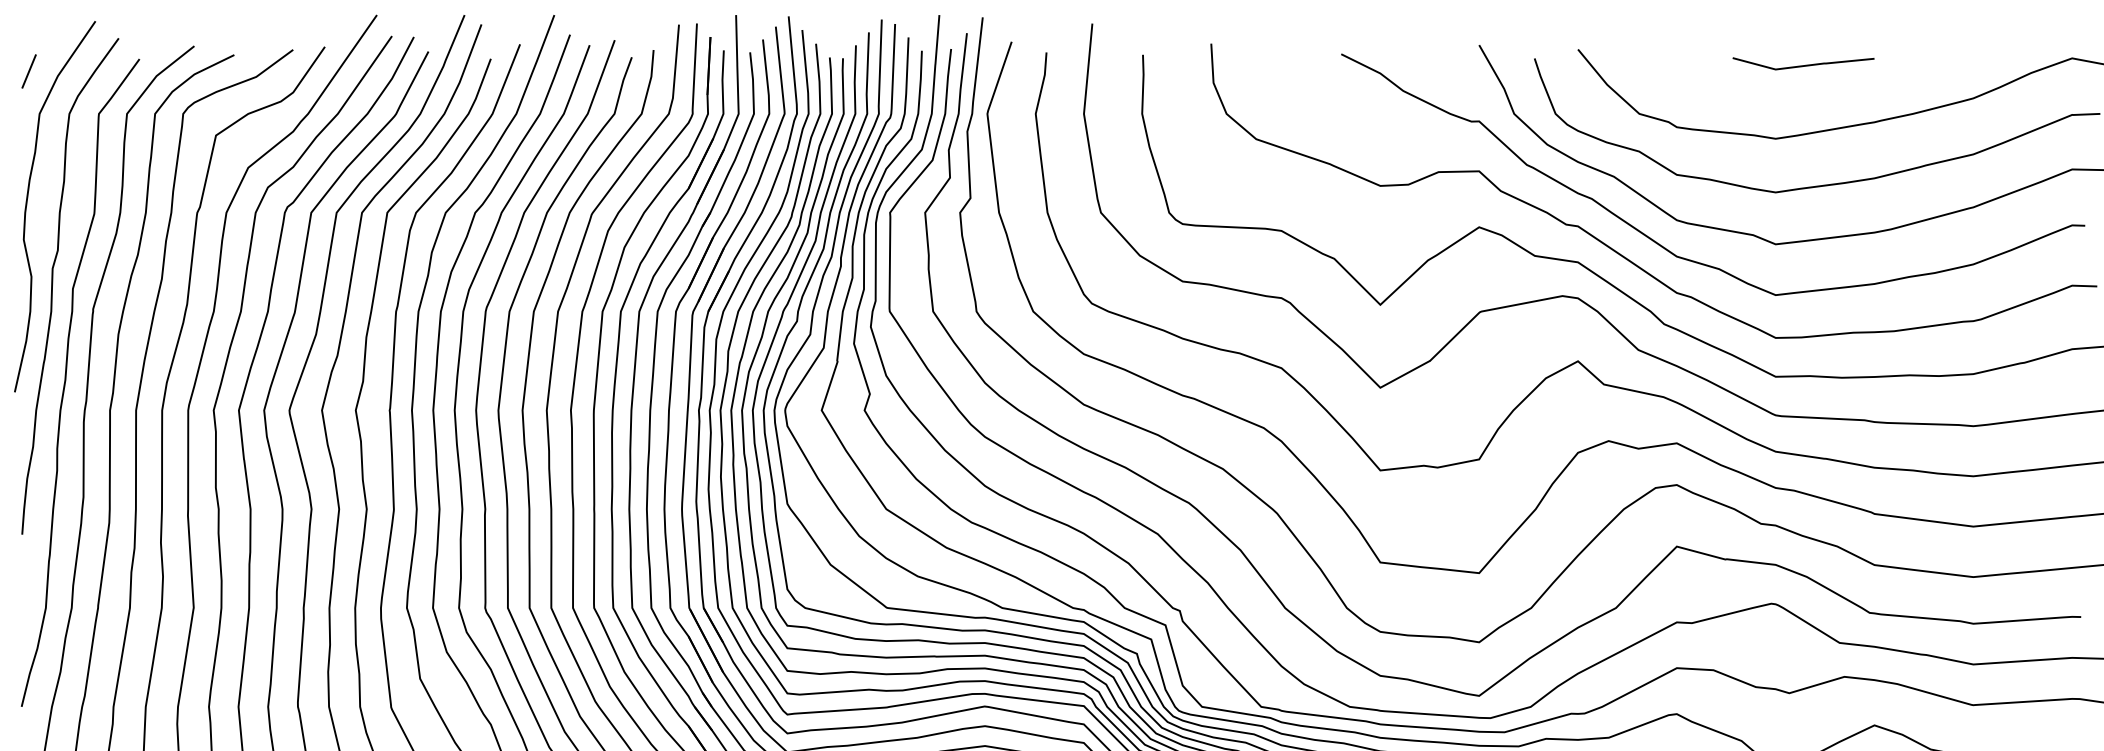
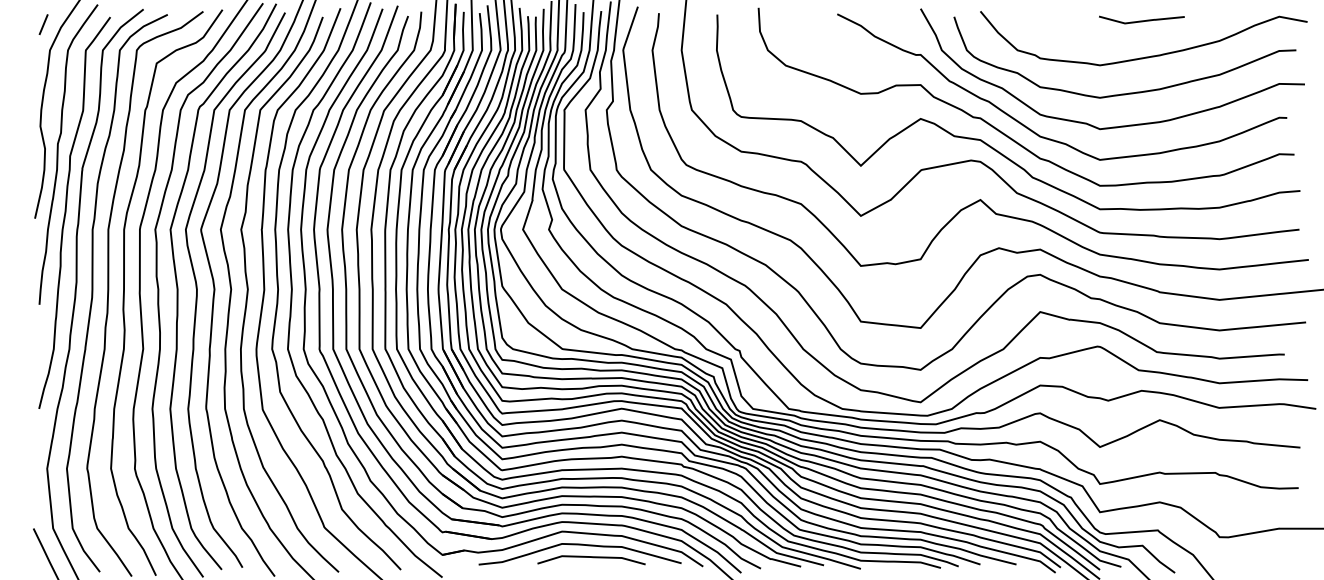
line: (1802, 64) -> (1141, 20), moved

